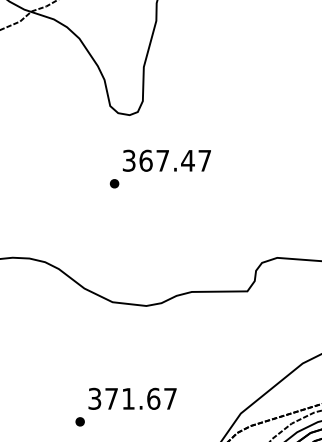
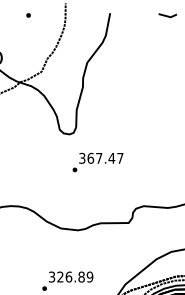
text: (159, 169) -> (97, 162), moved
text: (141, 397) -> (75, 276), 371.67 -> 326.89

